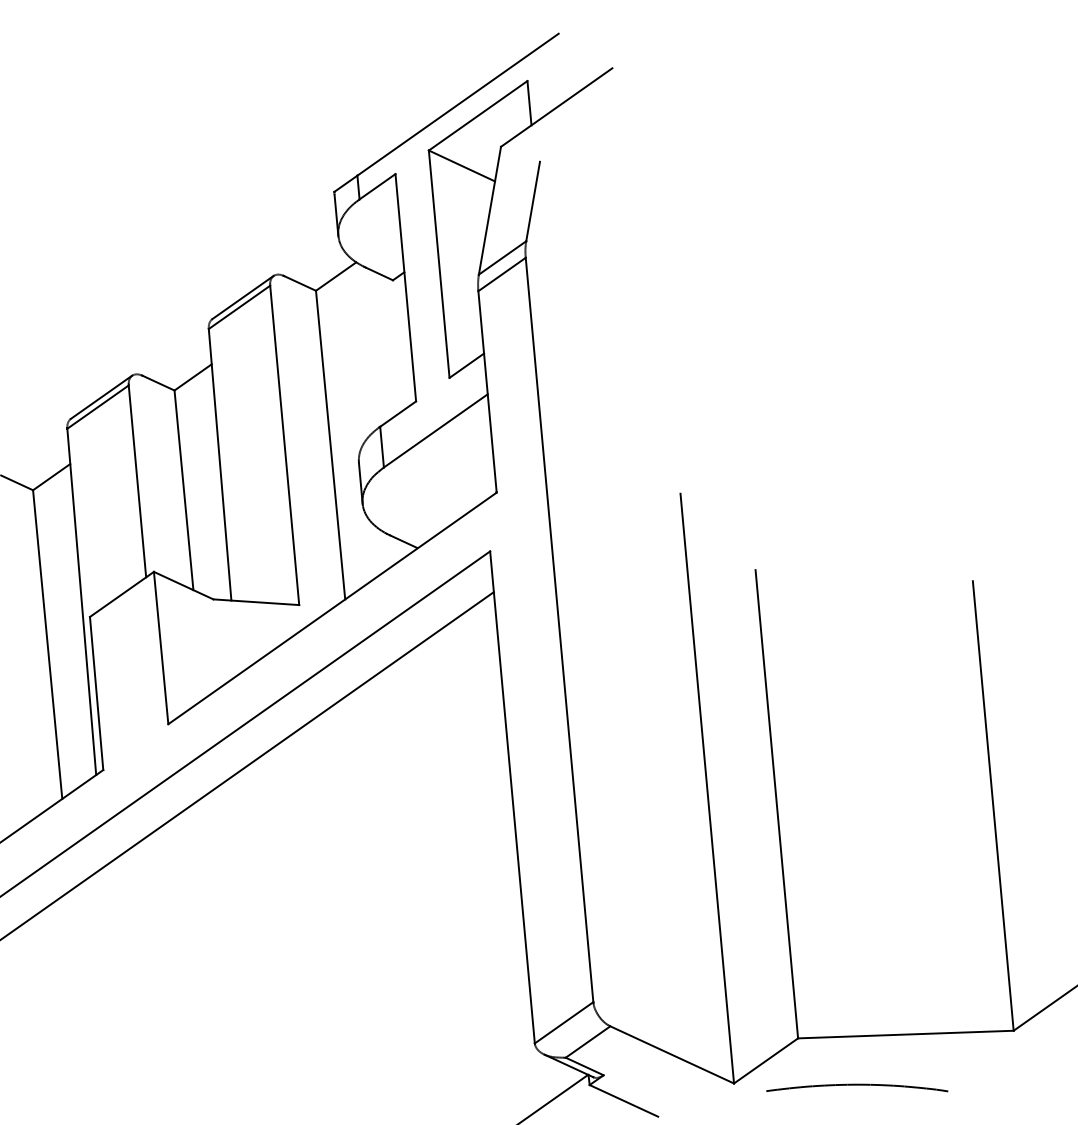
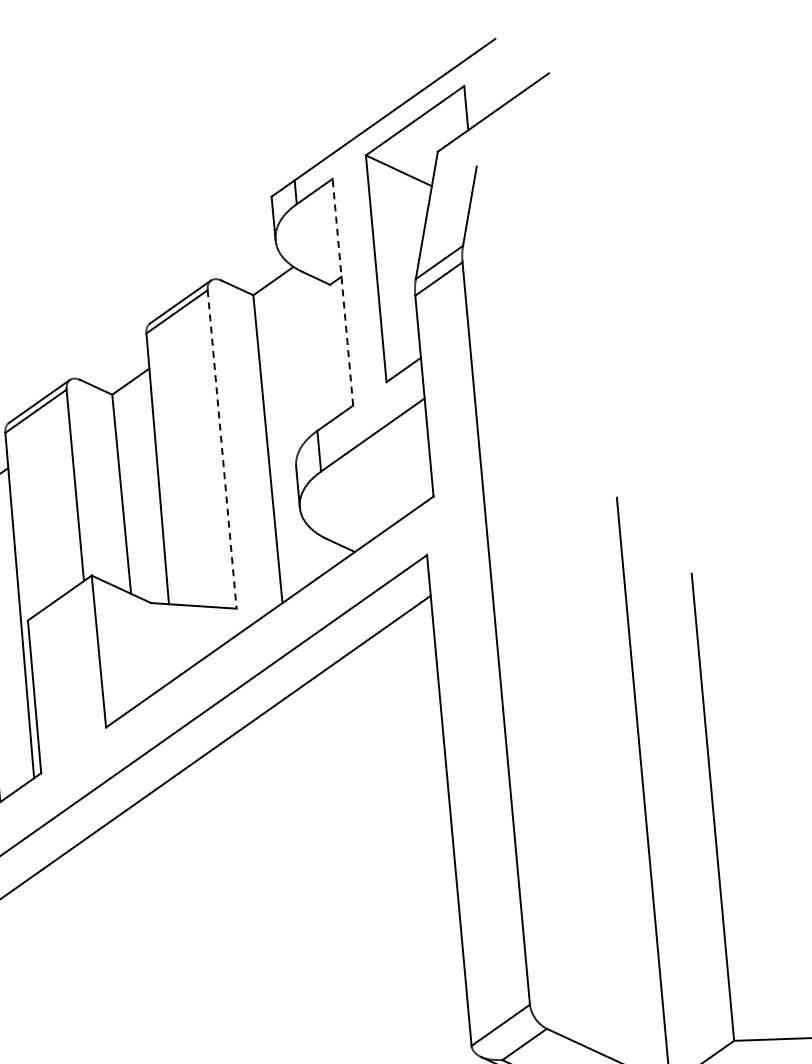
line: (405, 287) -> (342, 291), solid -> dashed
line: (284, 445) -> (221, 449), solid -> dashed

